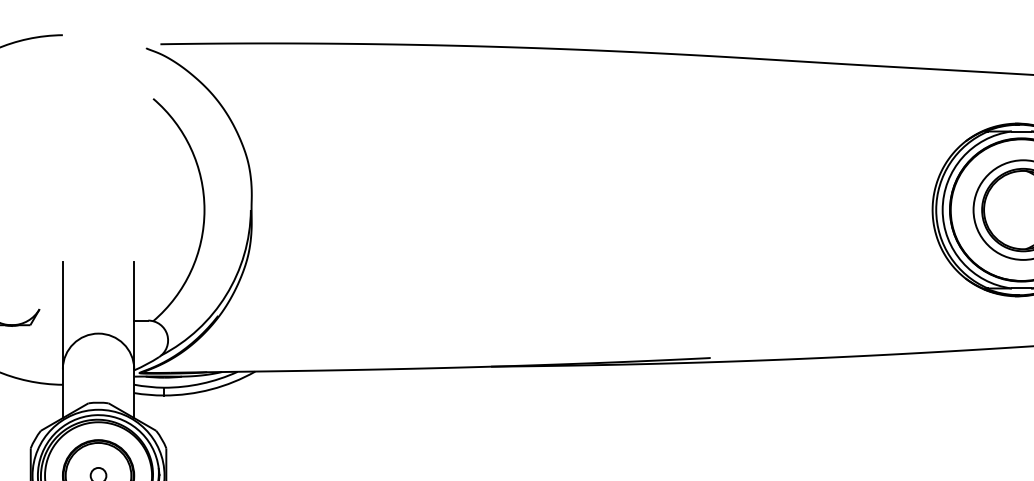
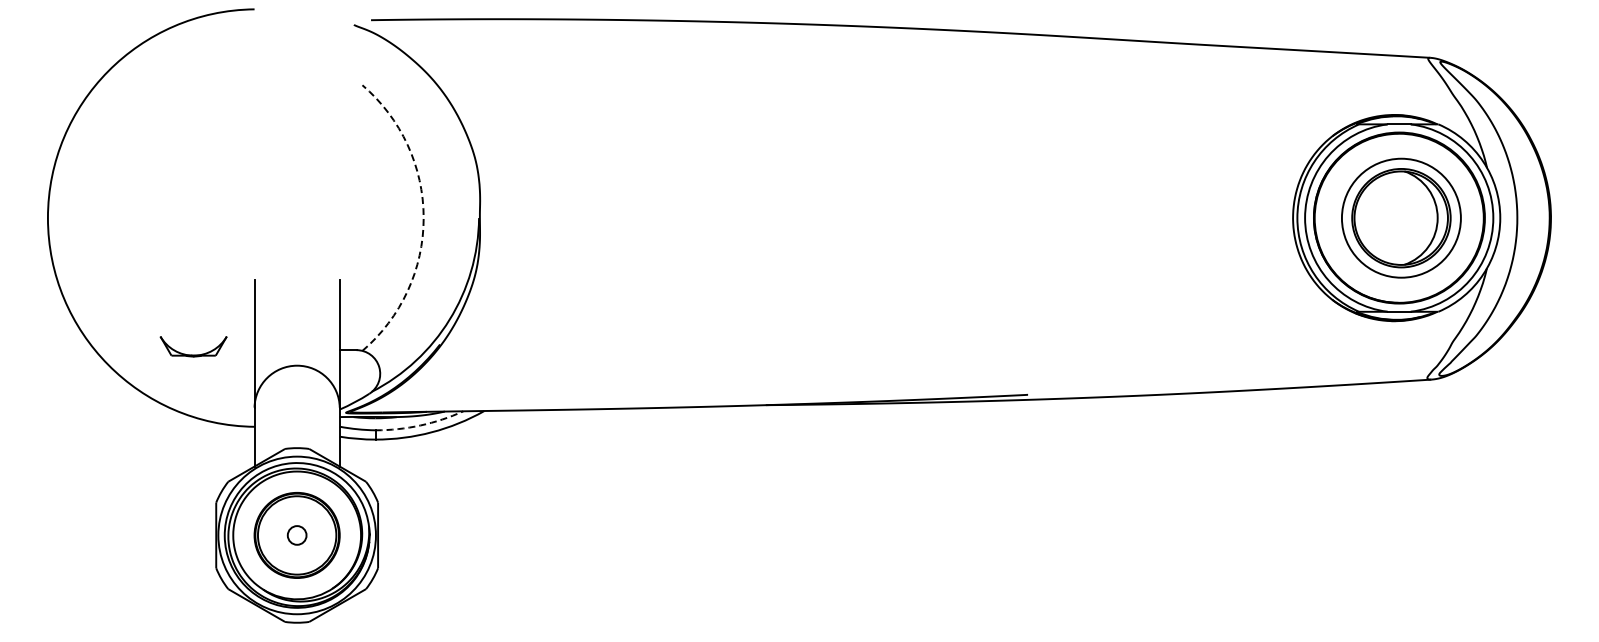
arc: (204, 210) -> (423, 218), solid -> dashed
arc: (201, 383) -> (420, 425), solid -> dashed

